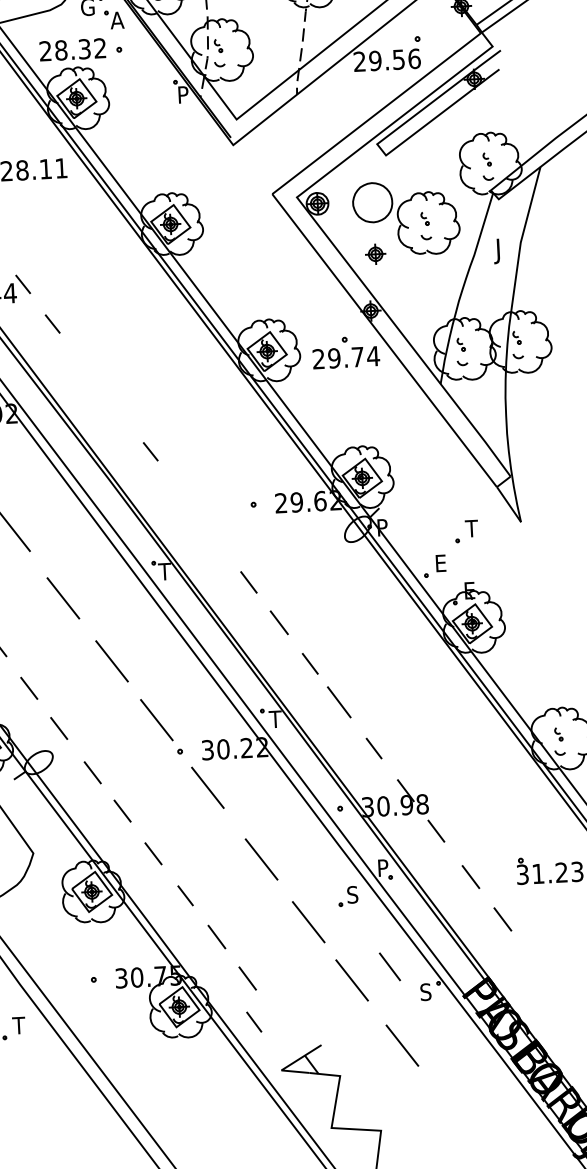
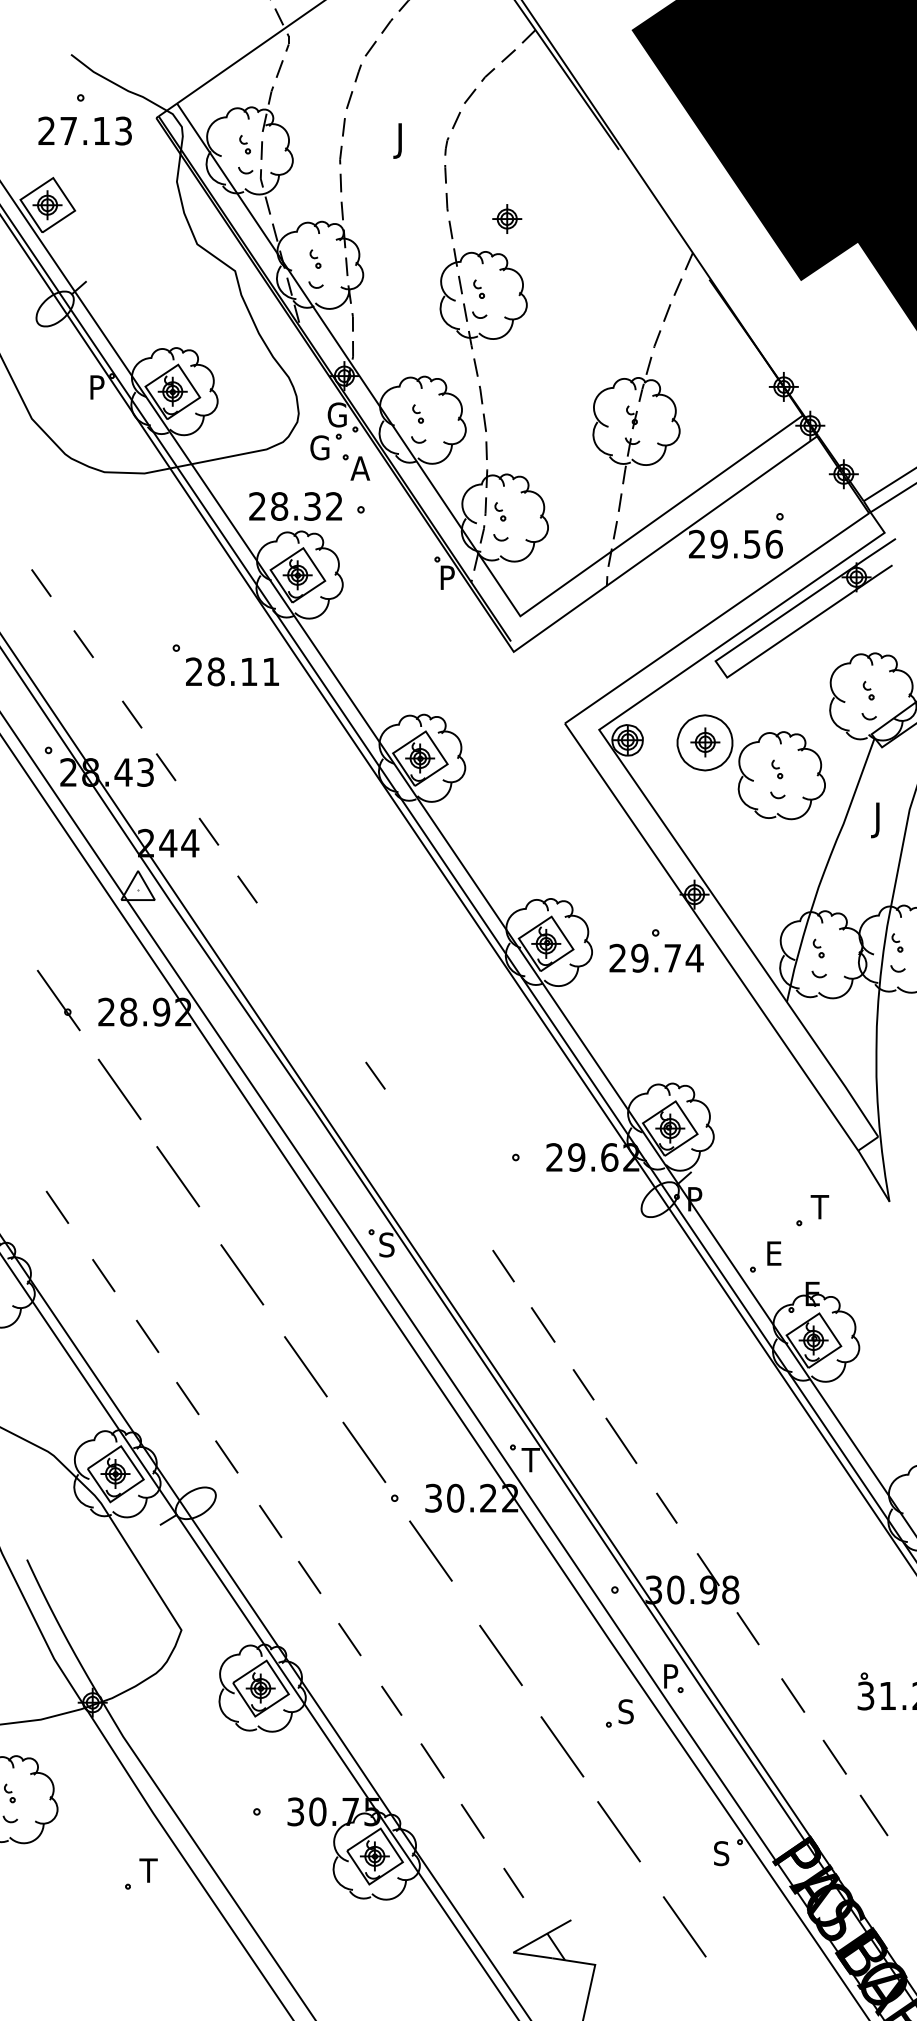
part: (375, 254) -> (705, 742), moved
text: (164, 571) -> (386, 1244), T -> S
line: (389, 966) -> (873, 1815), moved
line: (254, 1021) -> (513, 1882), moved

